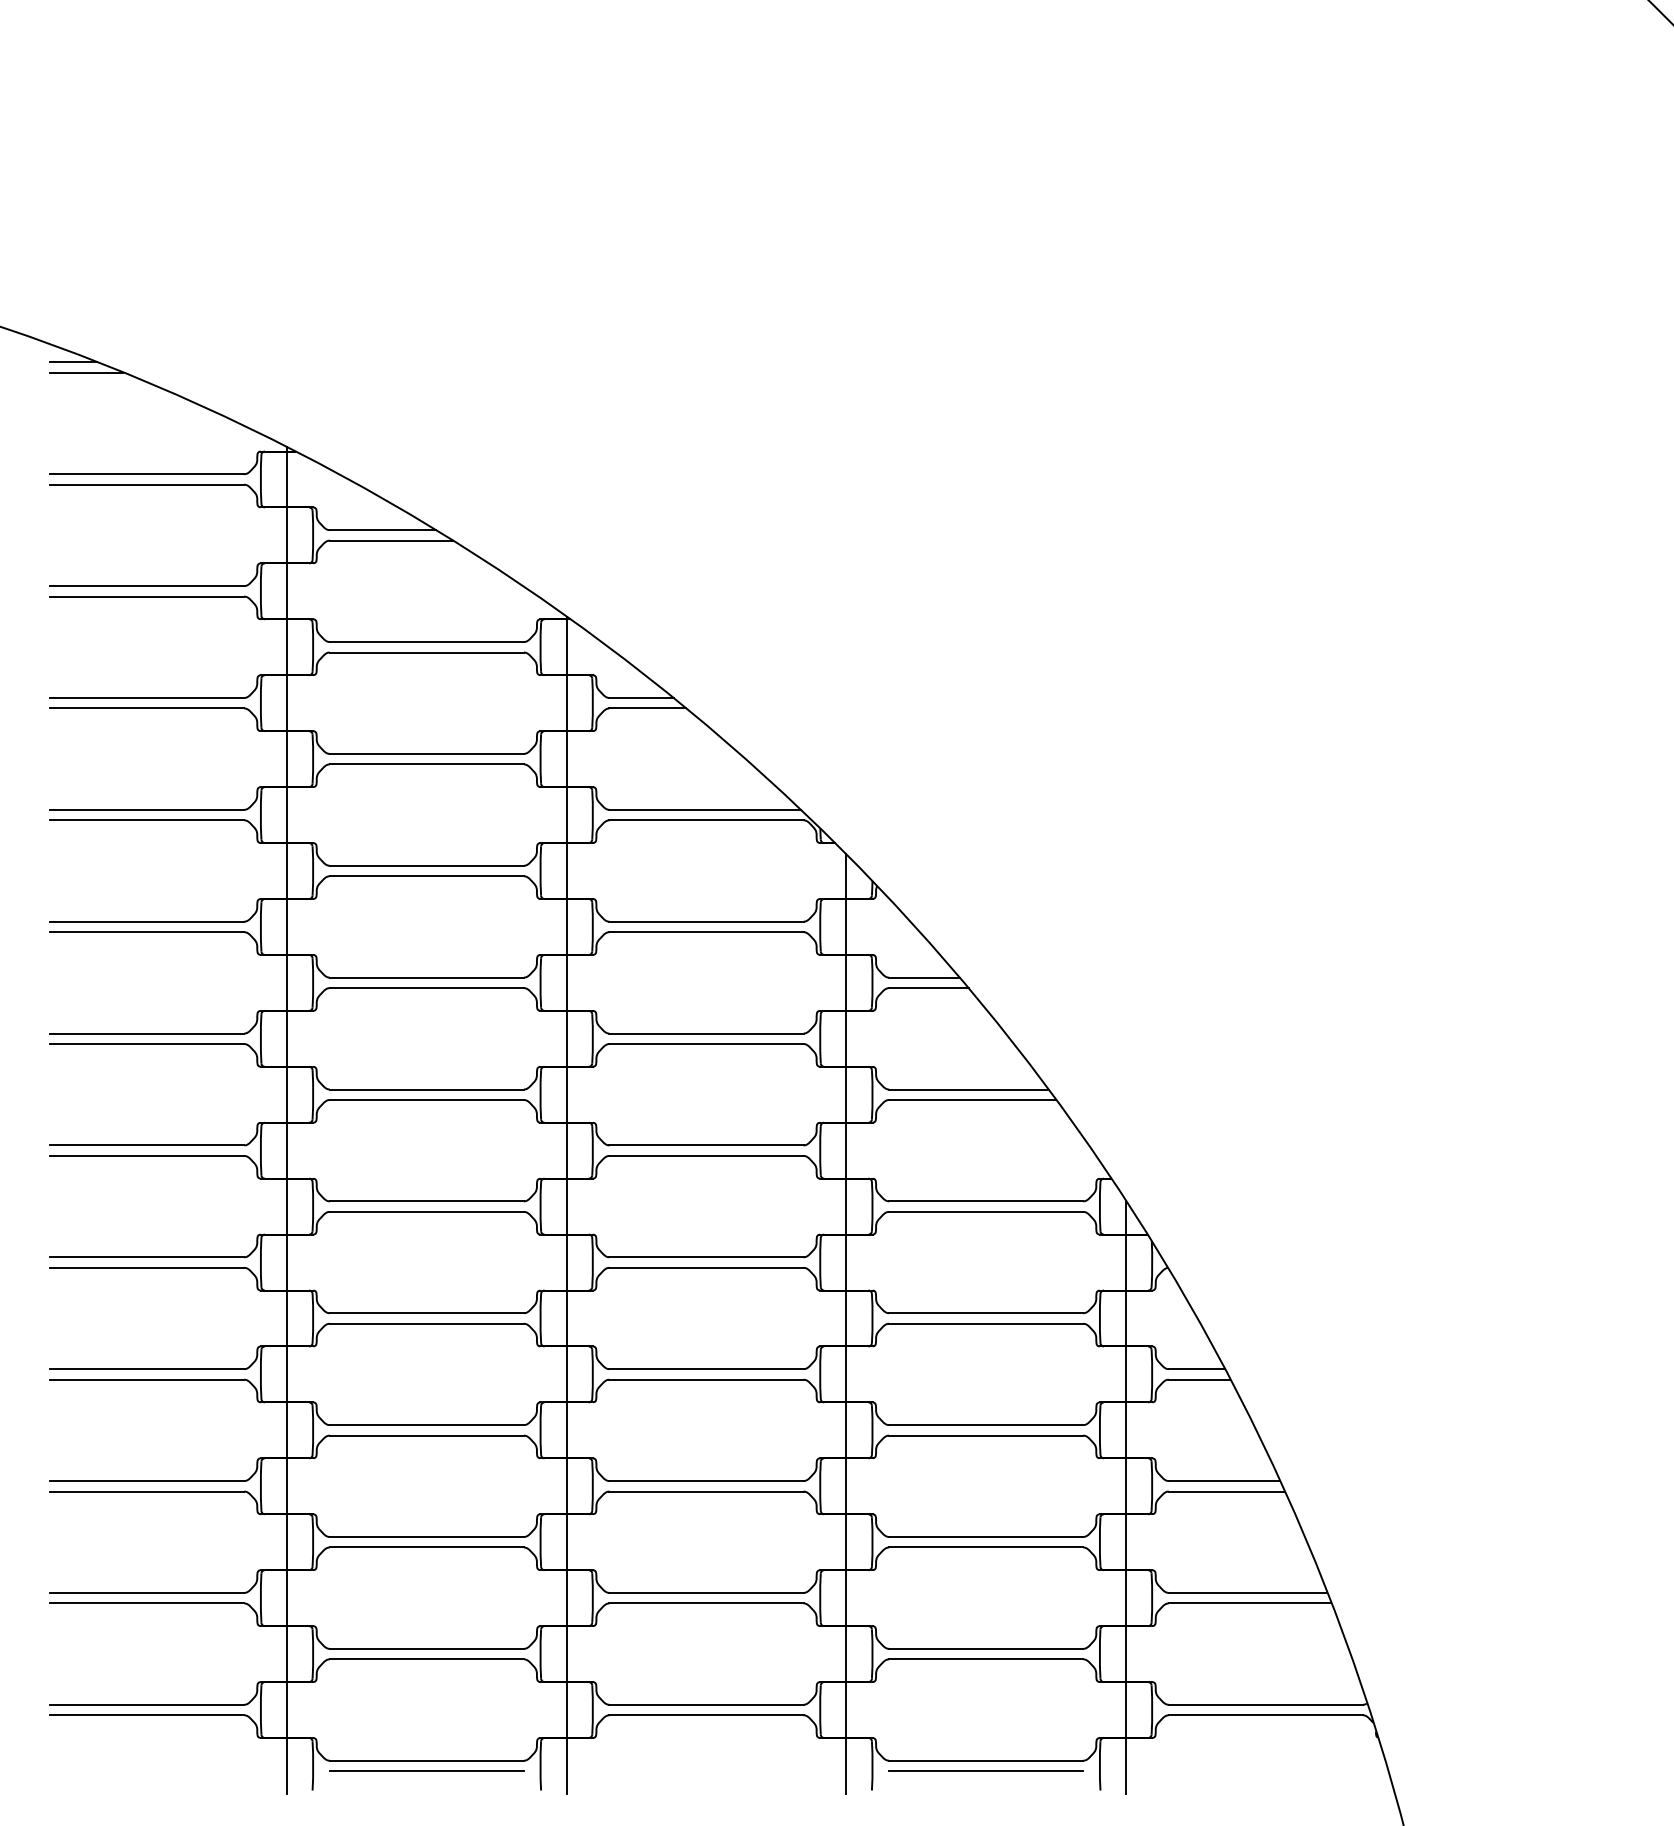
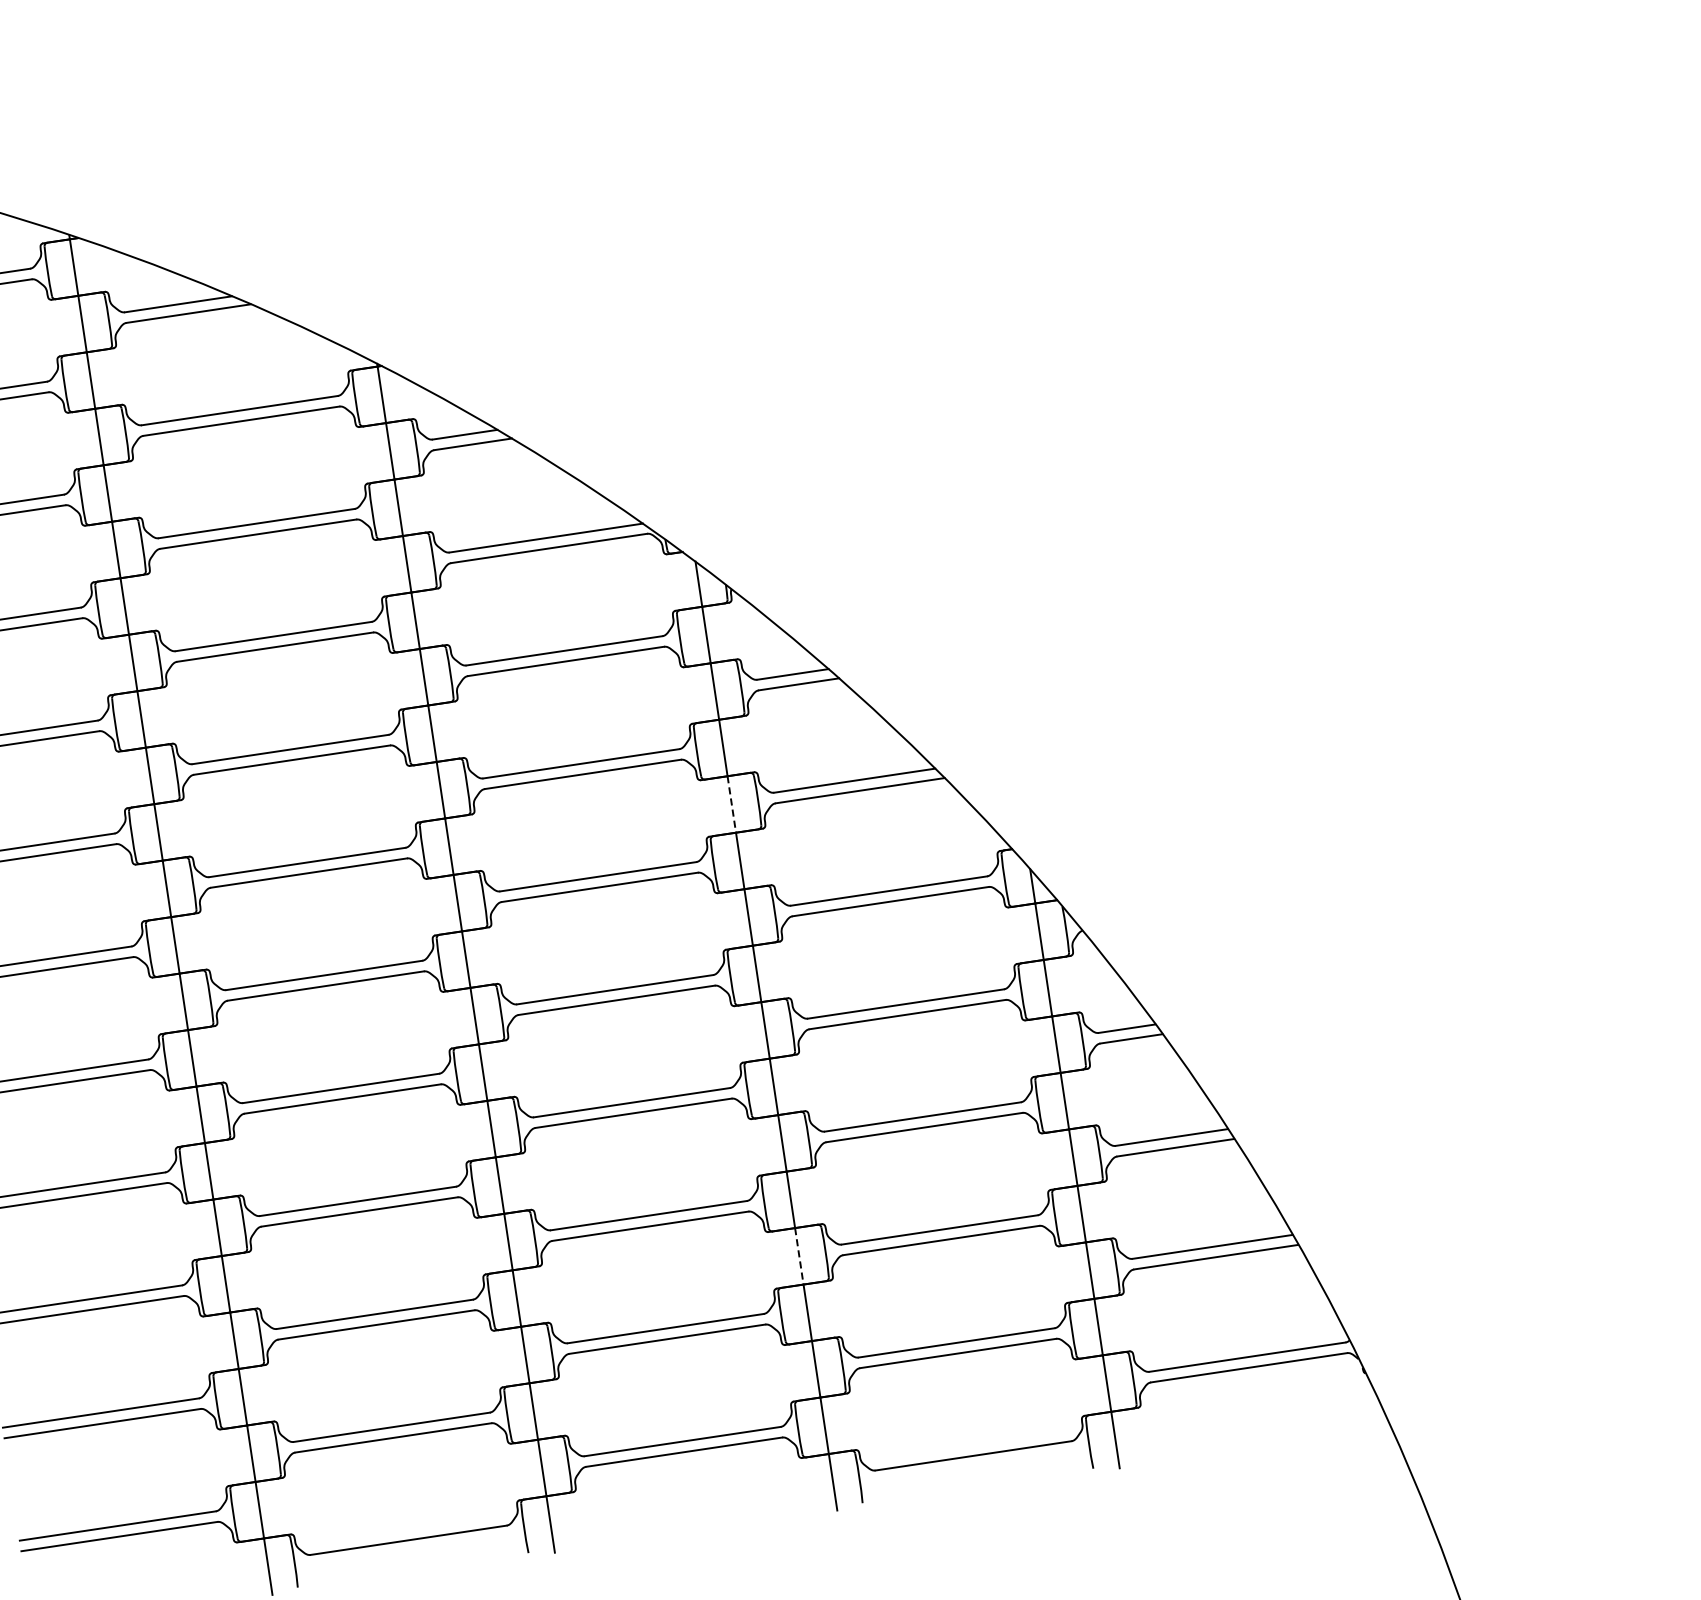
line: (846, 1094) -> (731, 804), solid -> dashed
line: (846, 1542) -> (799, 1256), solid -> dashed
line: (426, 1770) -> (409, 1550), removed
line: (986, 1771) -> (975, 1466), removed

